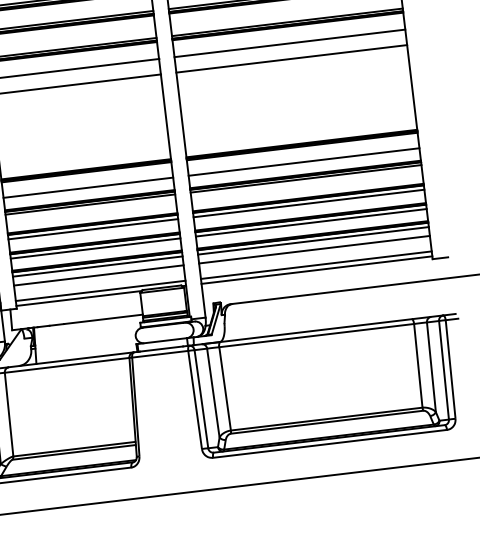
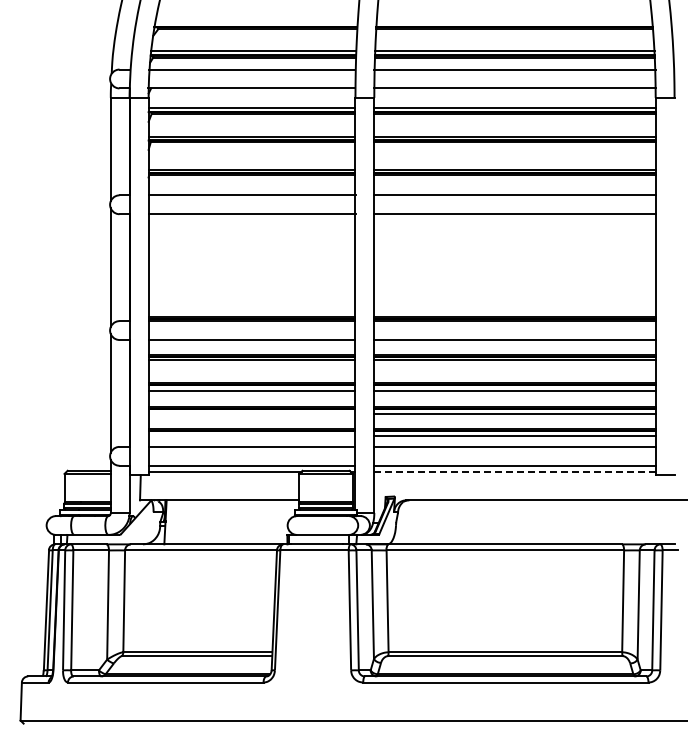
line: (95, 248) -> (251, 414), removed
line: (97, 266) -> (251, 436), removed
line: (317, 269) -> (515, 471), solid -> dashed

